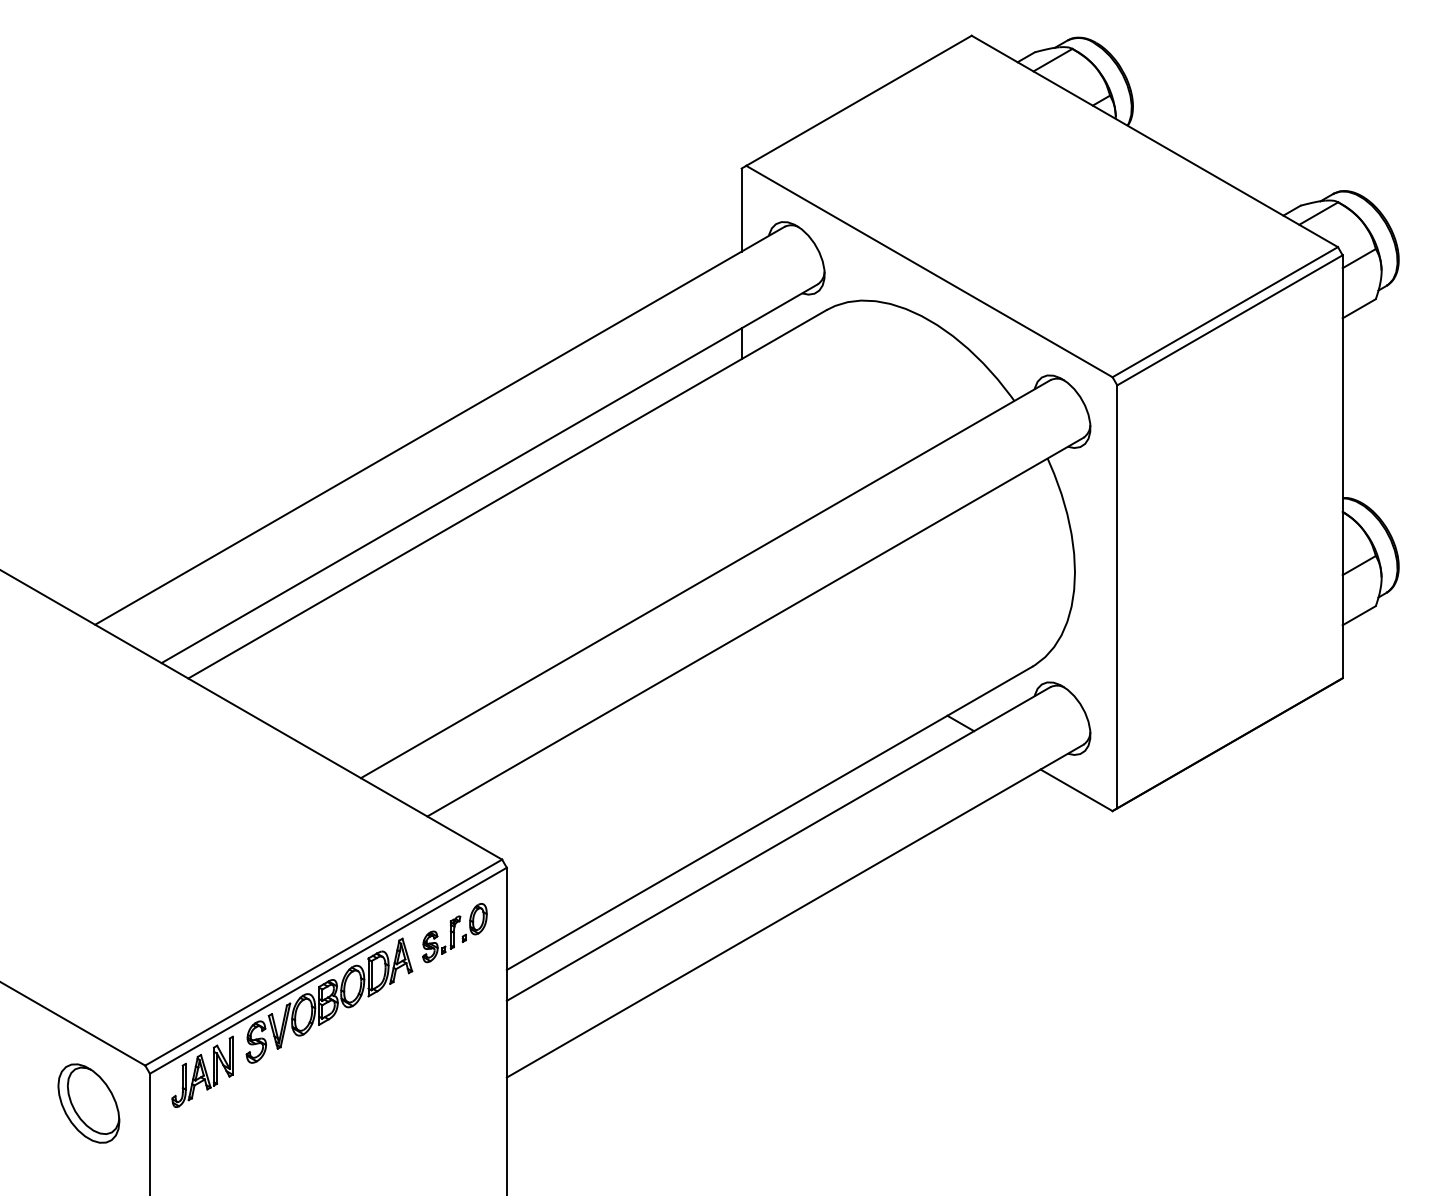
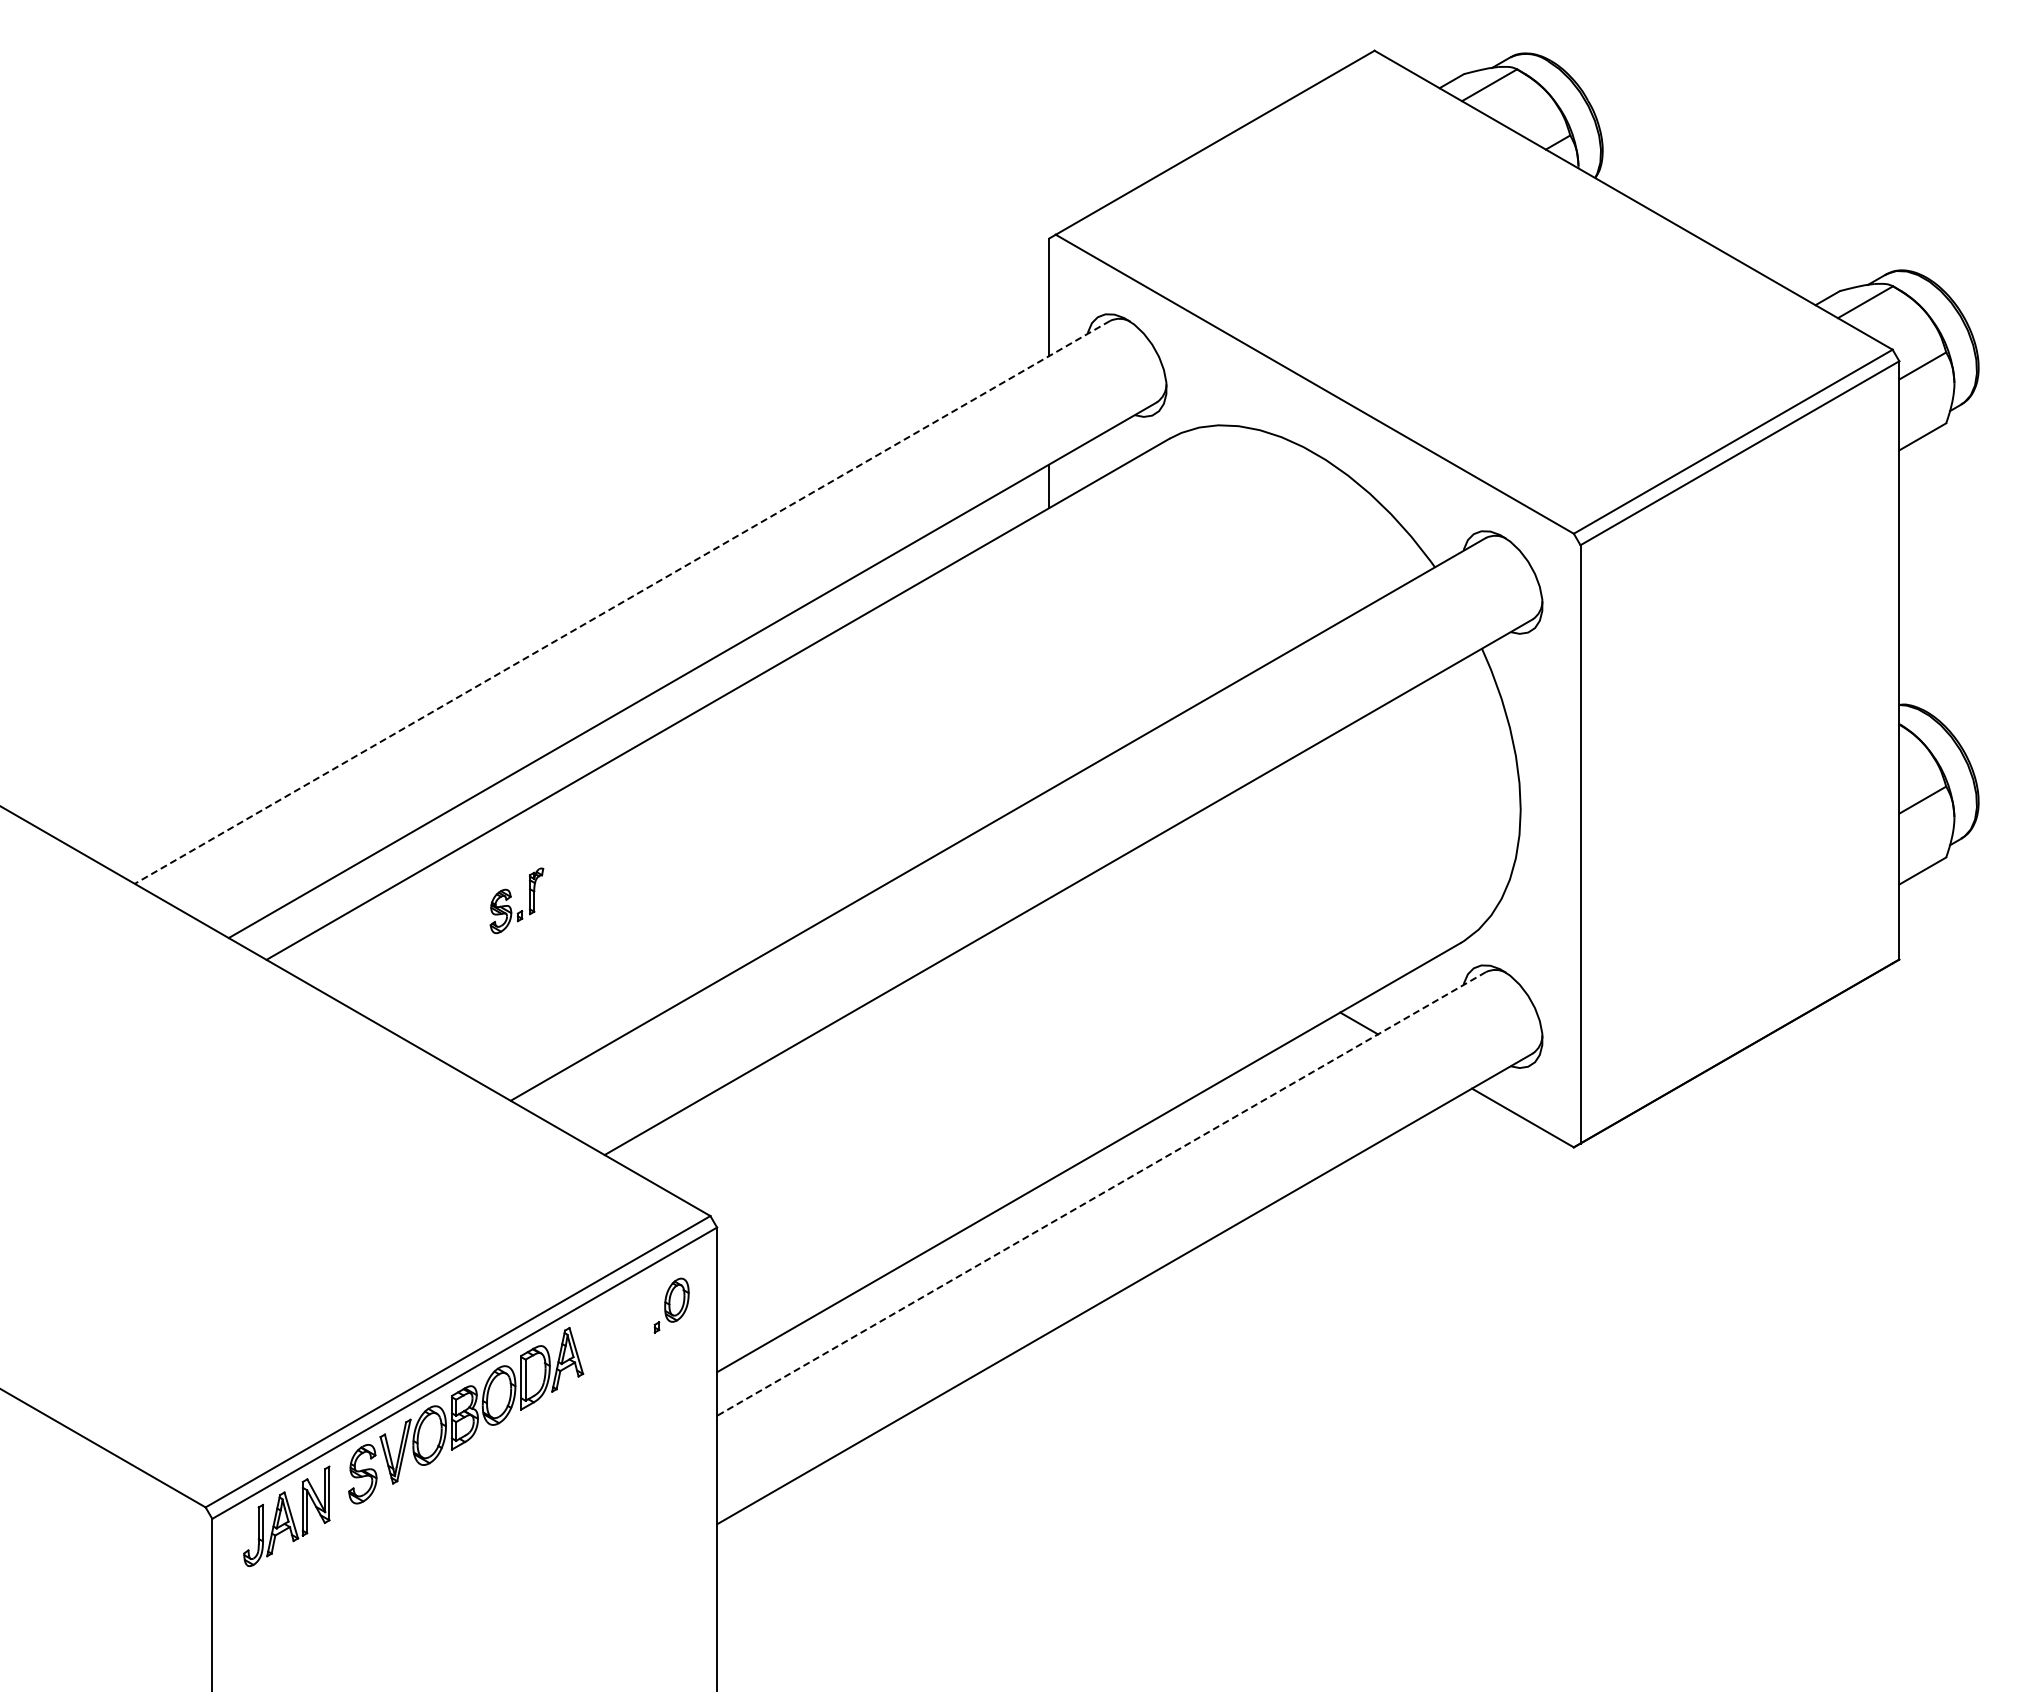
line: (439, 425) -> (622, 602), solid -> dashed
line: (778, 844) -> (1101, 1194), solid -> dashed
part: (441, 939) -> (516, 900), moved
part: (88, 1103) -> (125, 1560), removed

